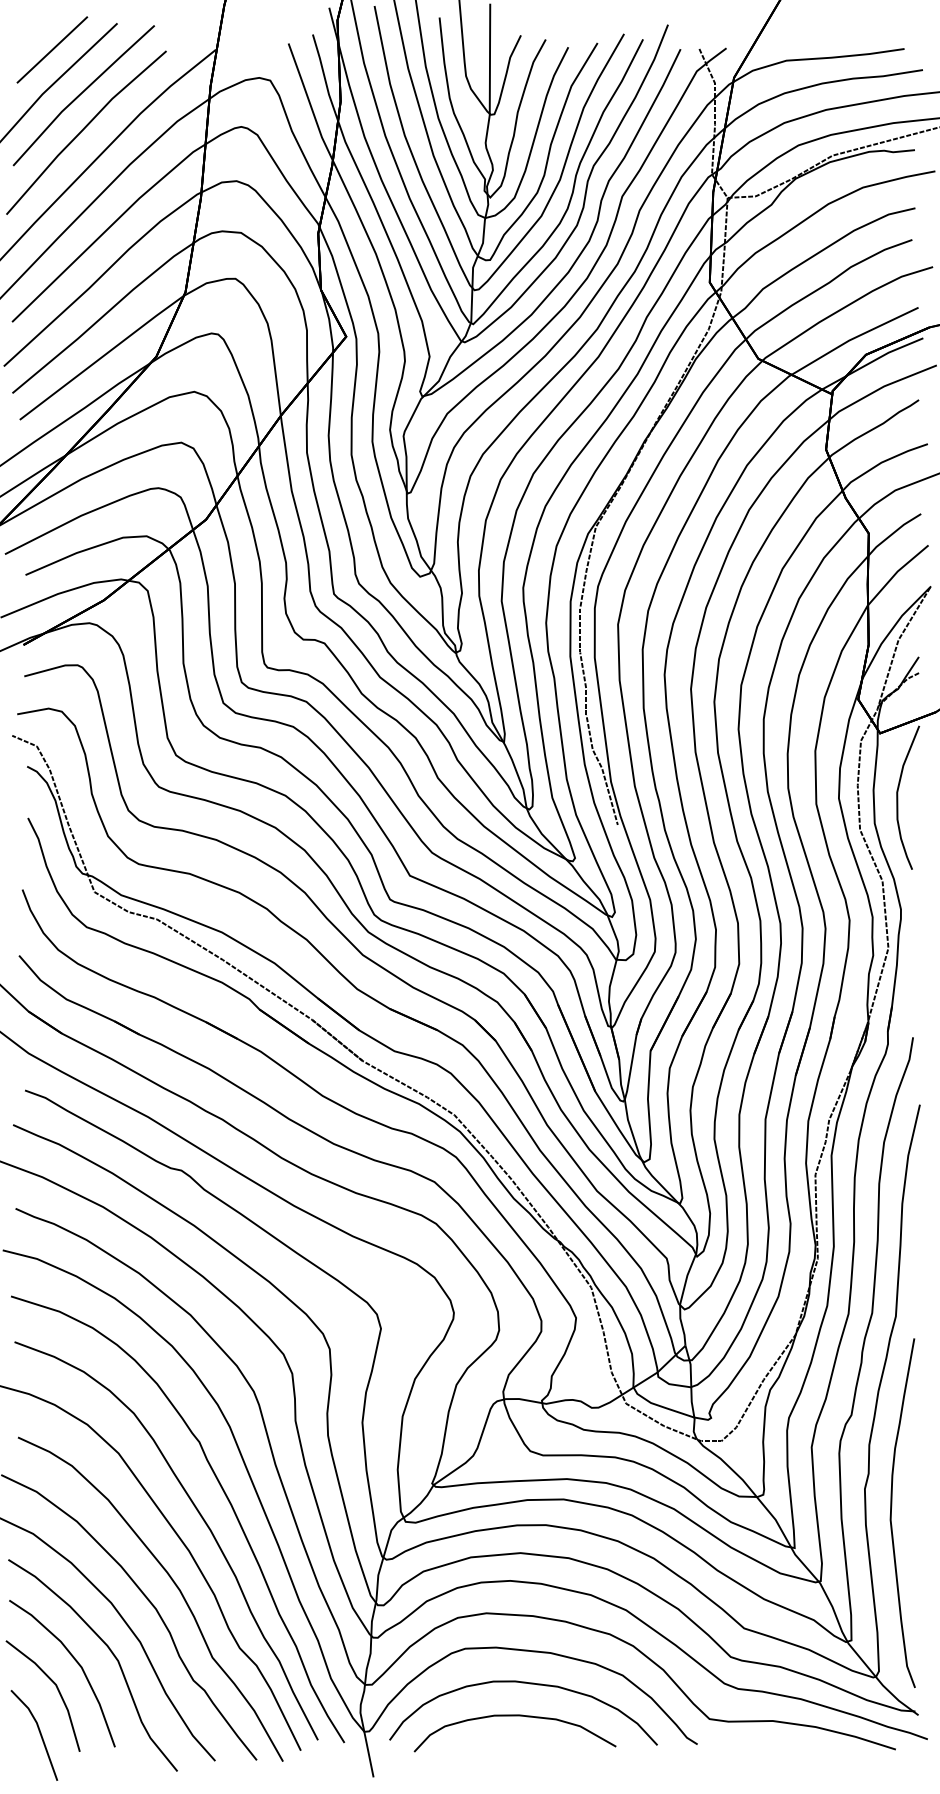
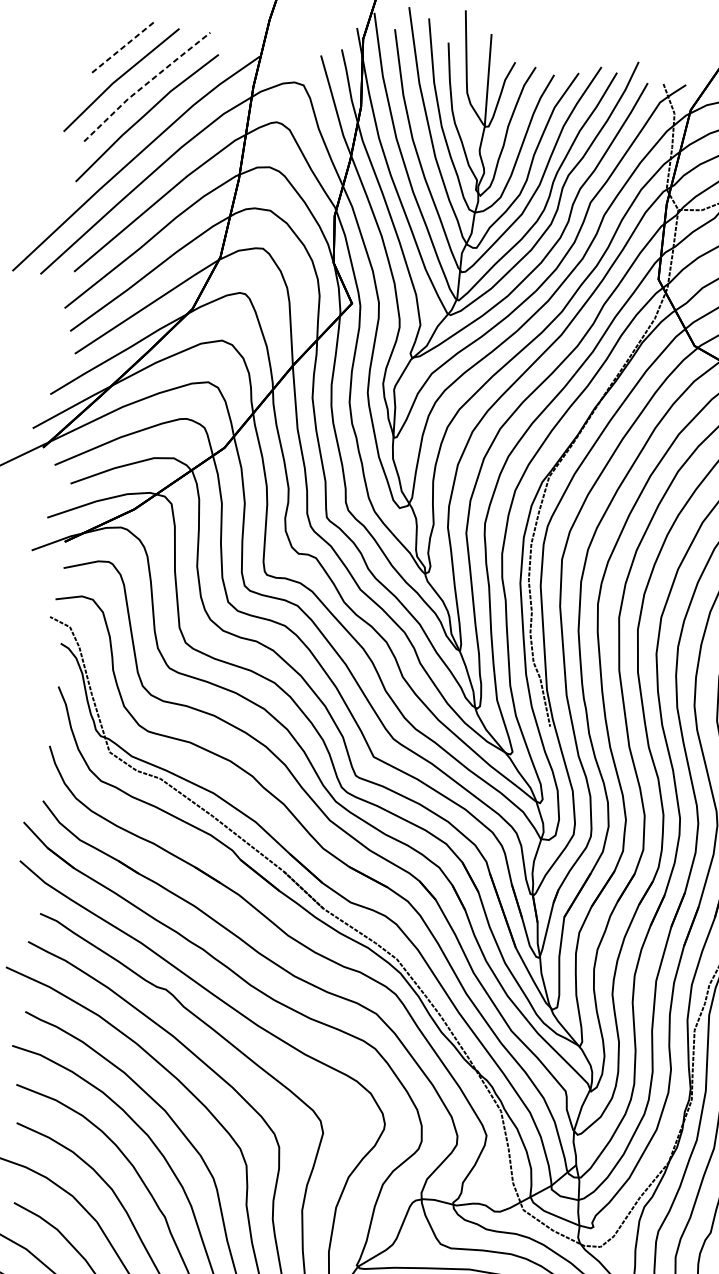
line: (52, 49) -> (123, 46), solid -> dashed
line: (82, 92) -> (146, 84), solid -> dashed

